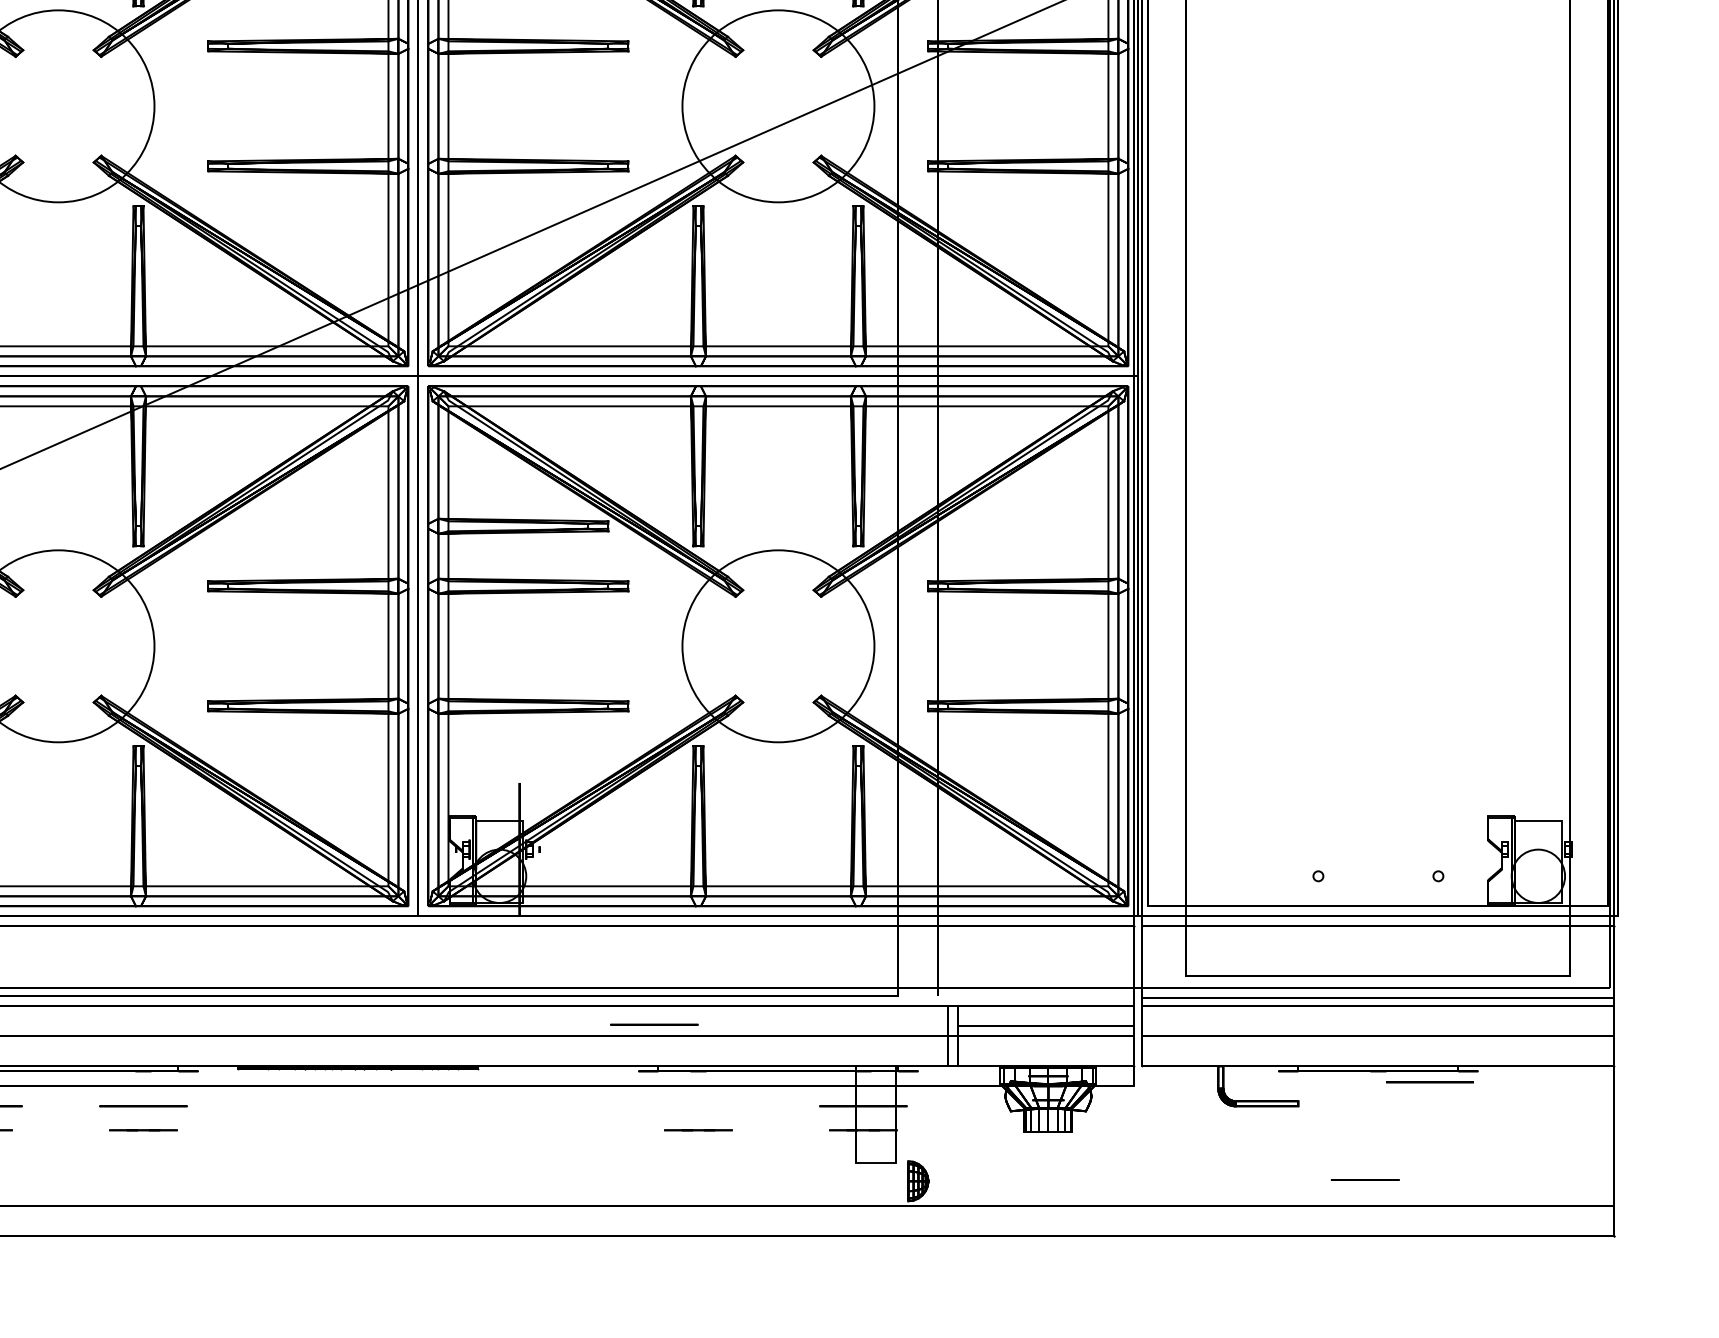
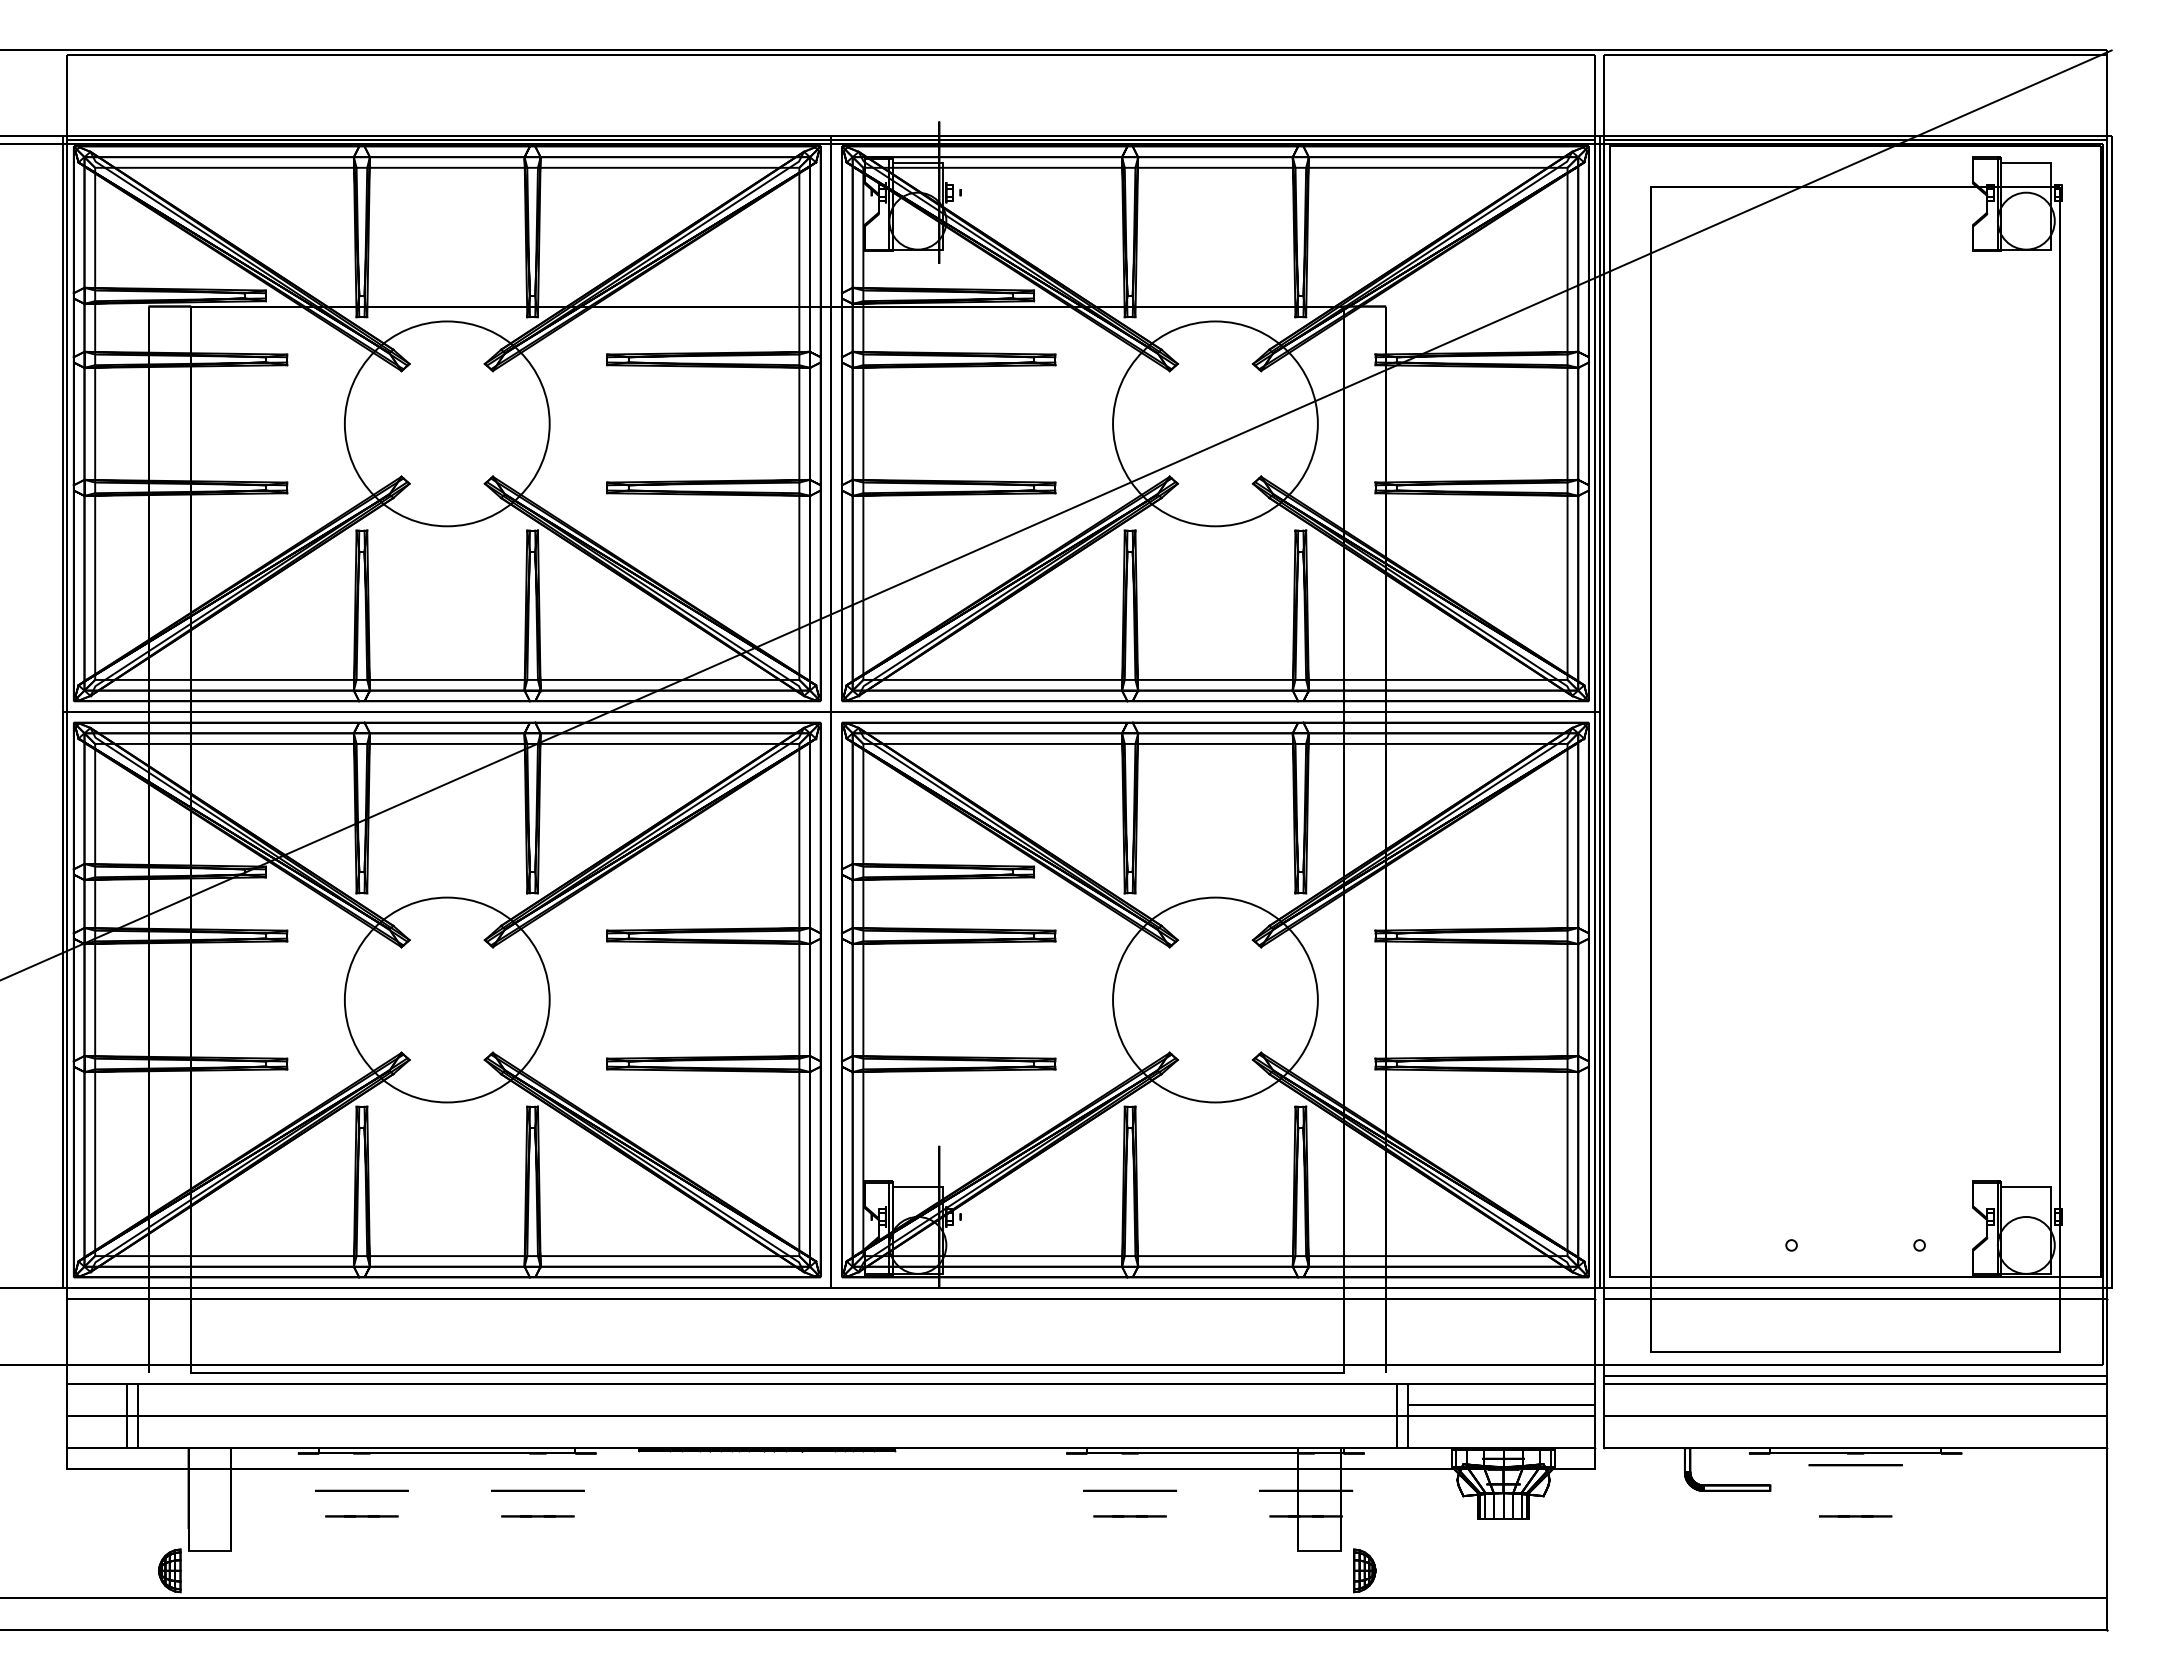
circle: (654, 1024) -> (1130, 1490), moved
circle: (1429, 1082) -> (1855, 1465), moved
line: (1365, 1180) -> (1855, 1516), moved

